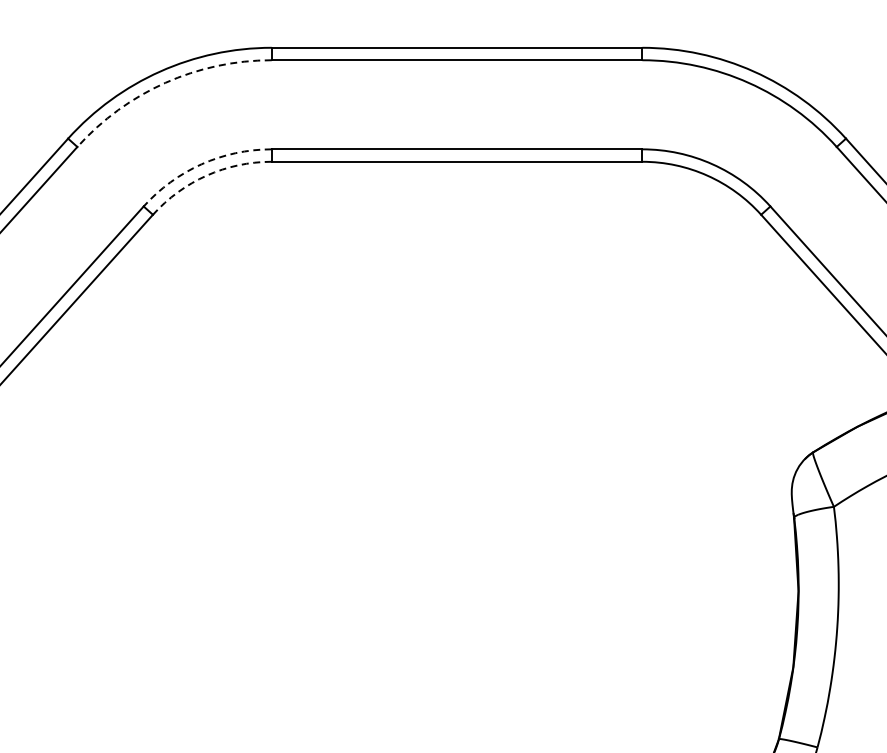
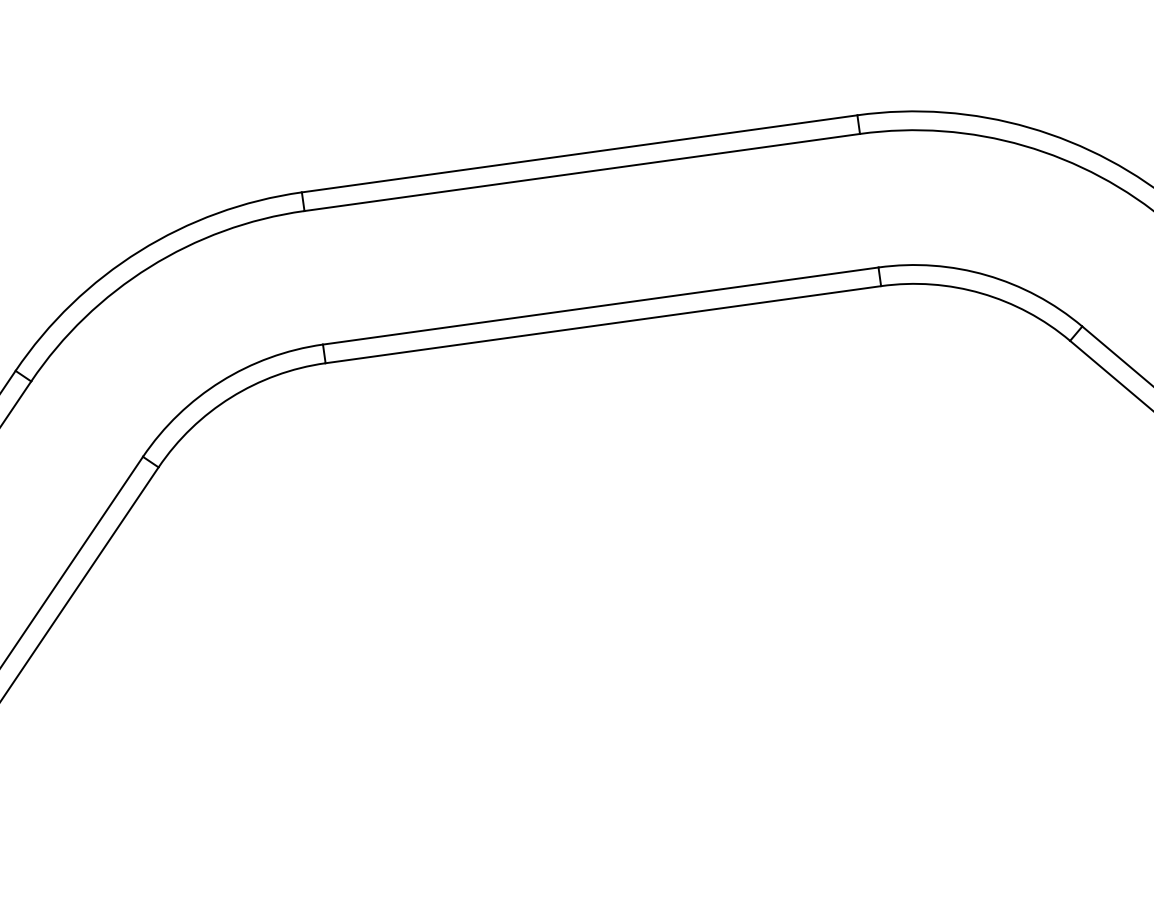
arc: (165, 82) -> (149, 266), dashed -> solid
arc: (201, 164) -> (220, 381), dashed -> solid
arc: (206, 175) -> (230, 397), dashed -> solid

